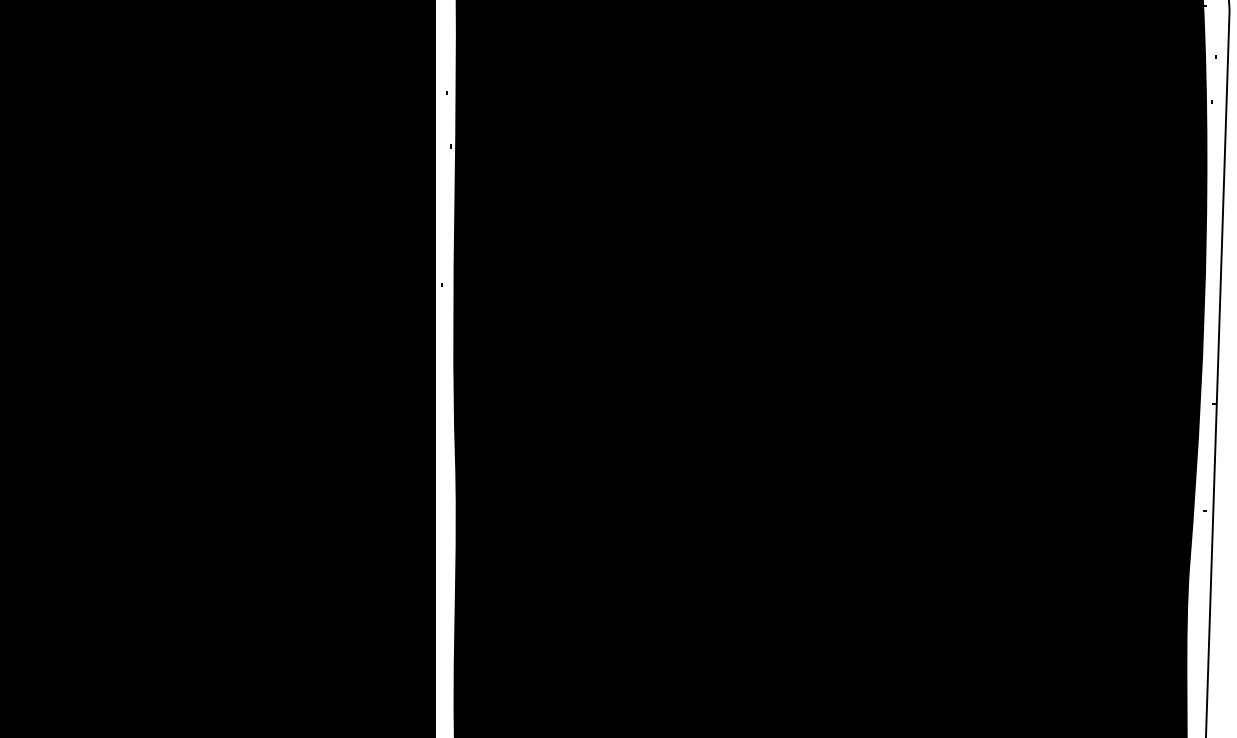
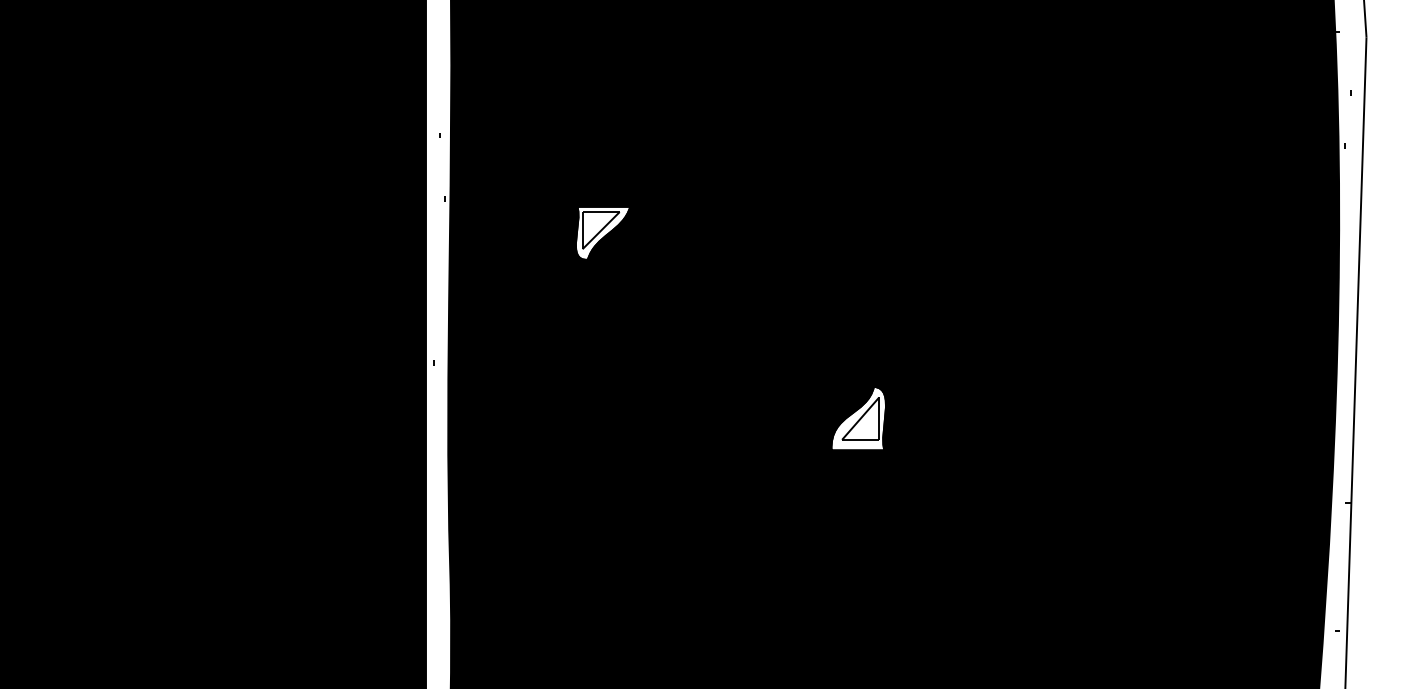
fill: (584, 175) -> (602, 233), removed
fill: (800, 331) -> (858, 417), removed

